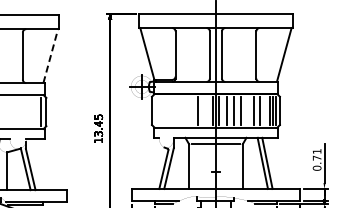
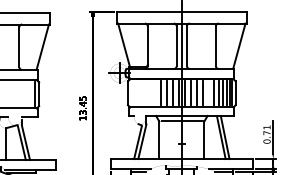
line: (50, 56) -> (42, 47), dashed -> solid
line: (190, 110) -> (160, 92), added
line: (204, 110) -> (172, 92), added
line: (264, 110) -> (222, 92), added

